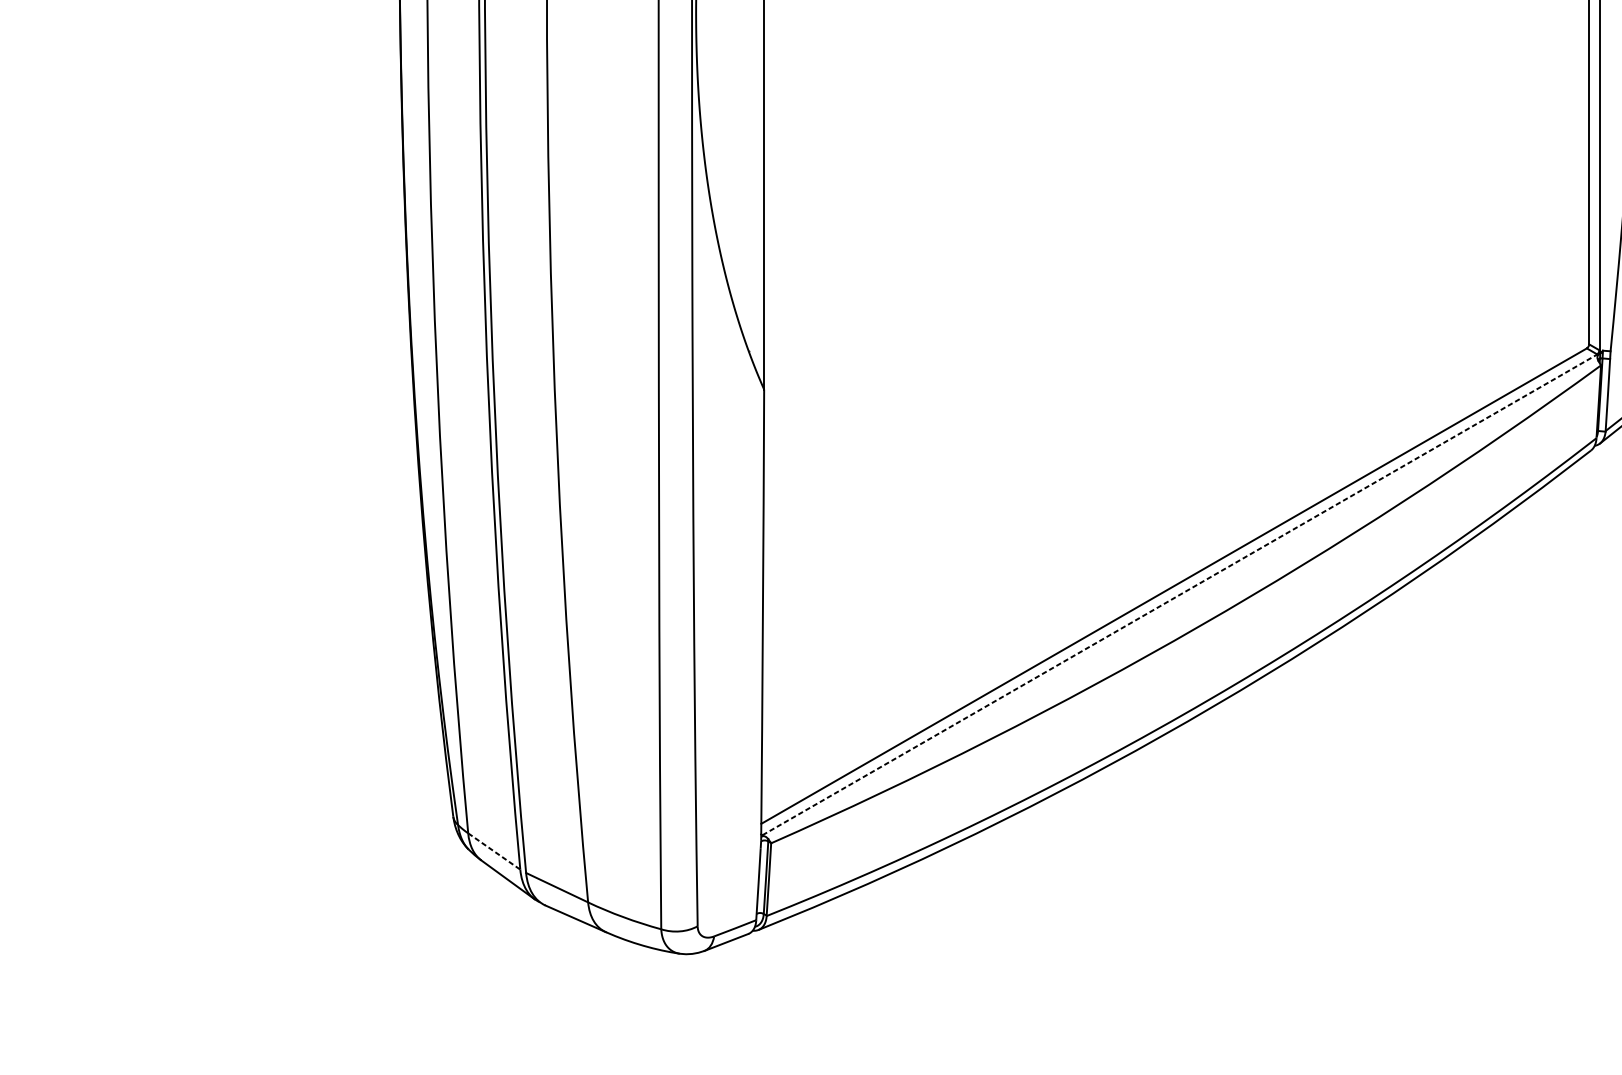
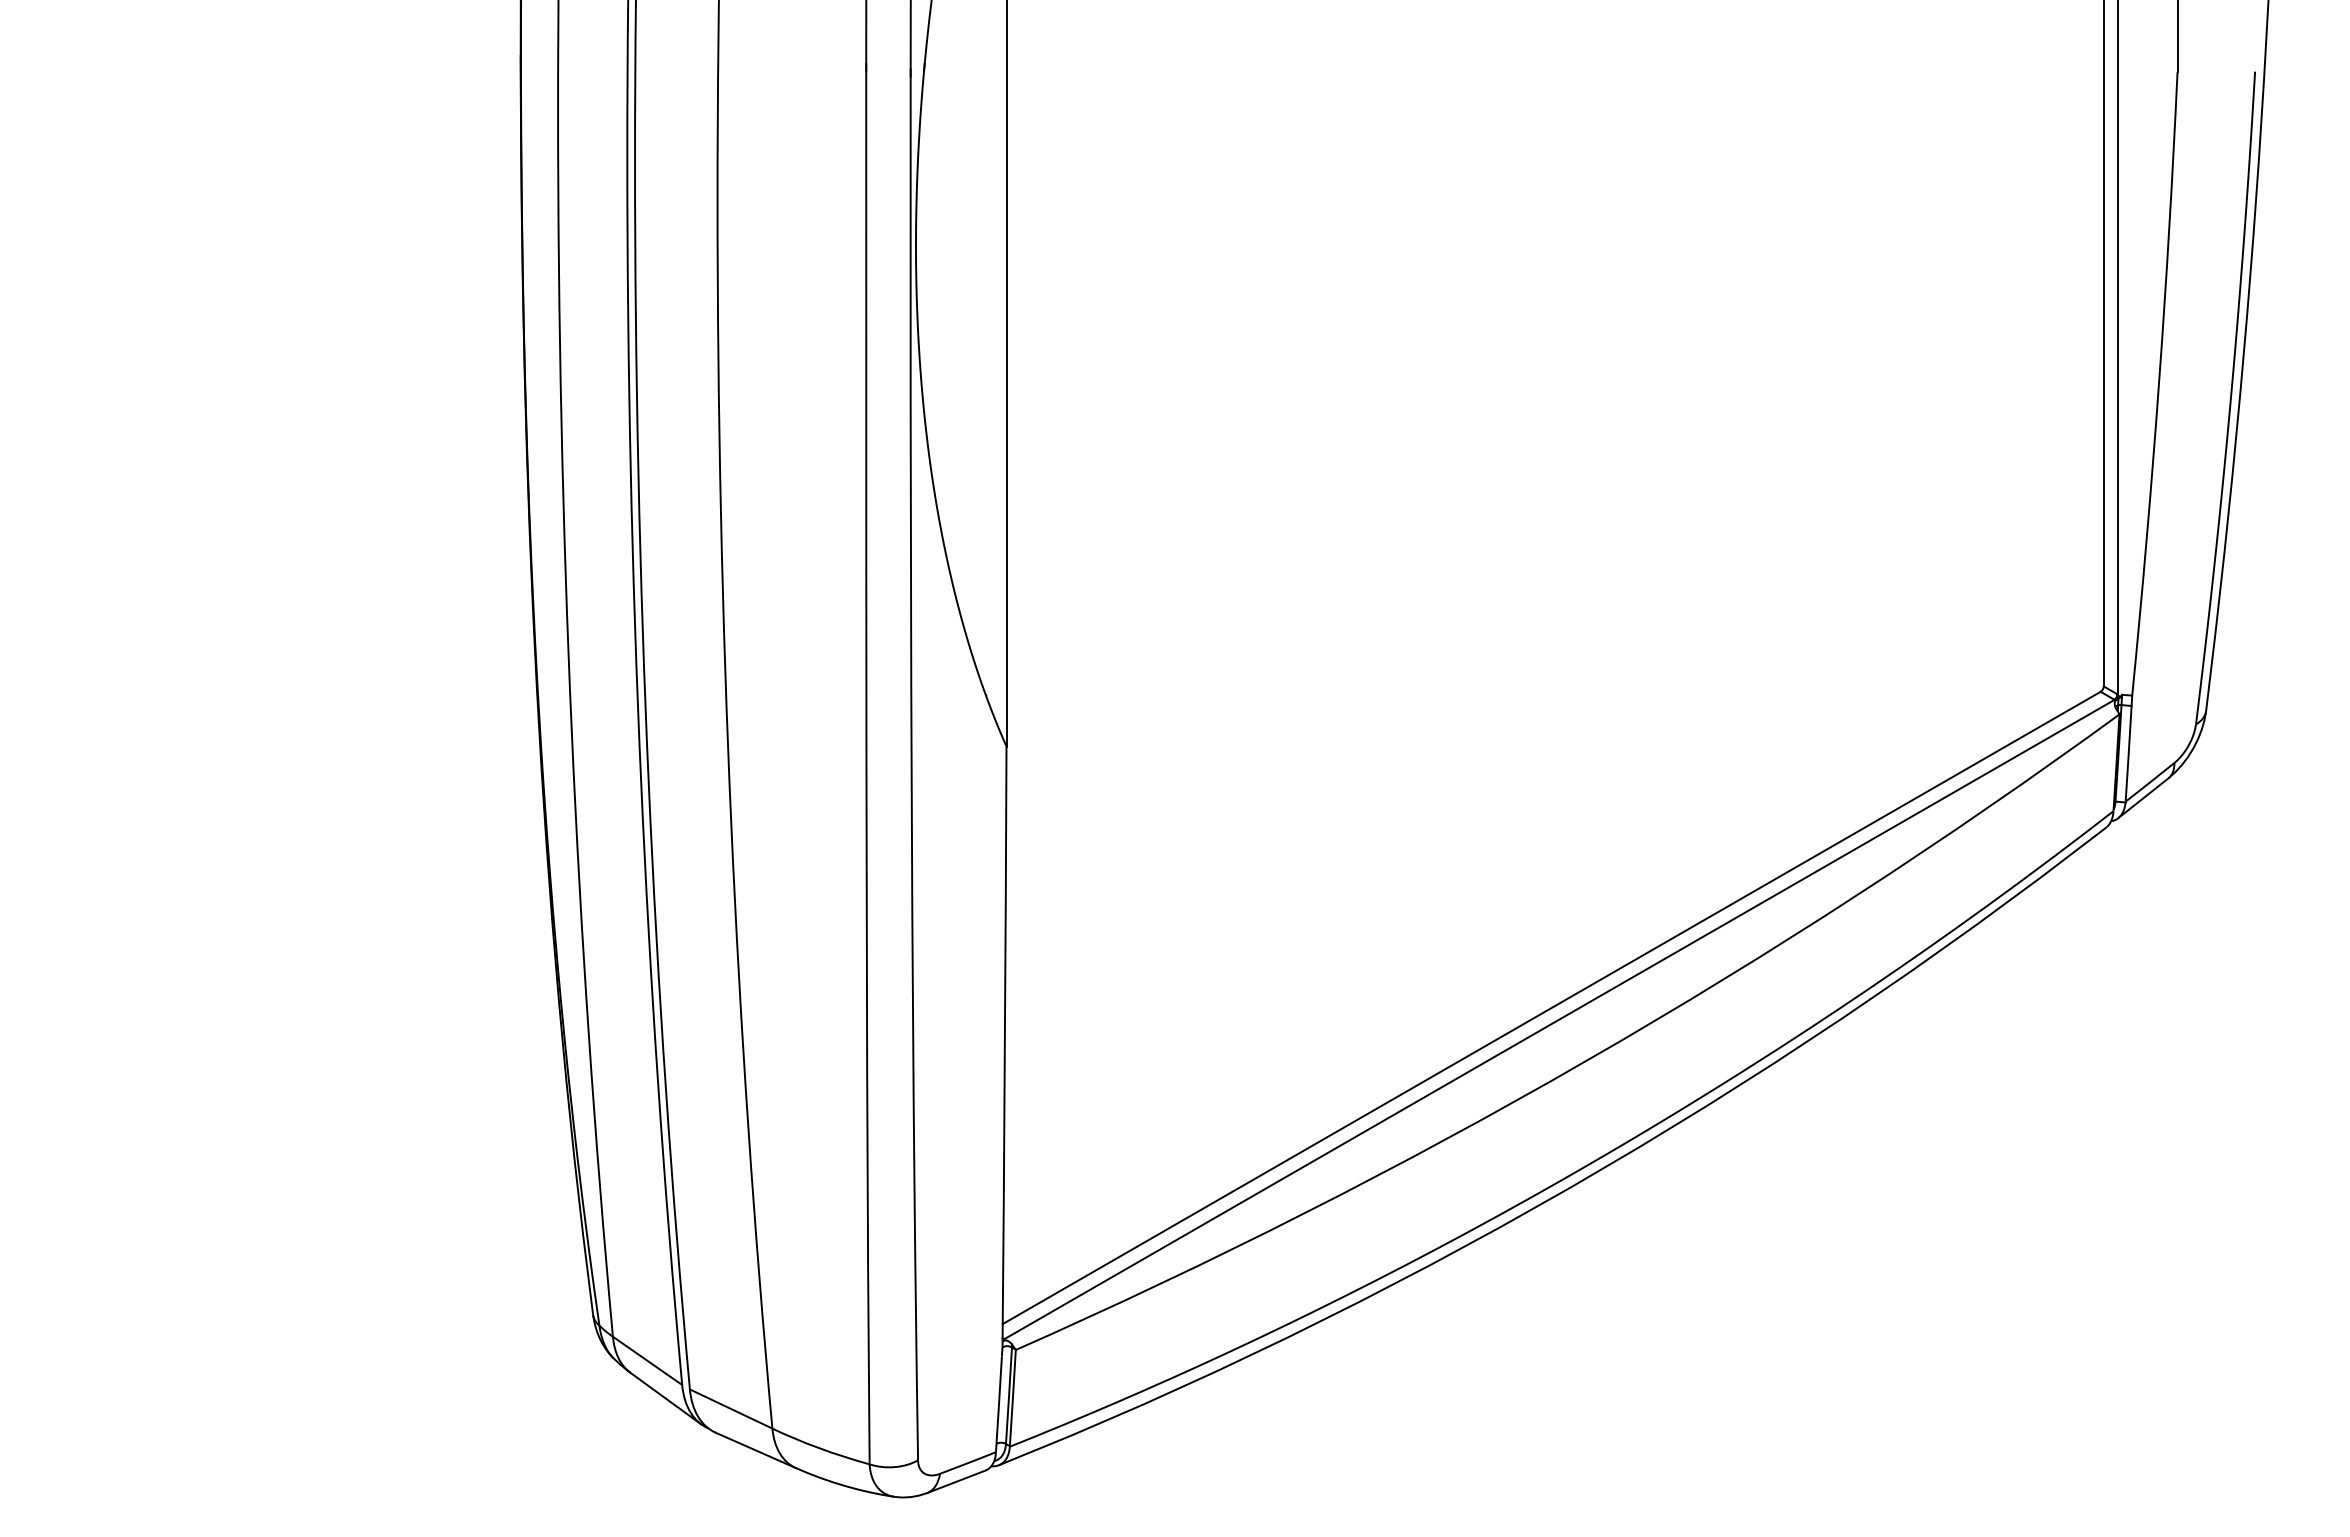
line: (1179, 594) -> (1559, 1019), dashed -> solid
line: (494, 851) -> (647, 1361), dashed -> solid

